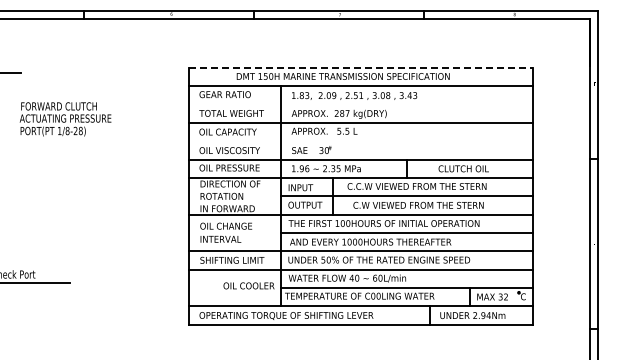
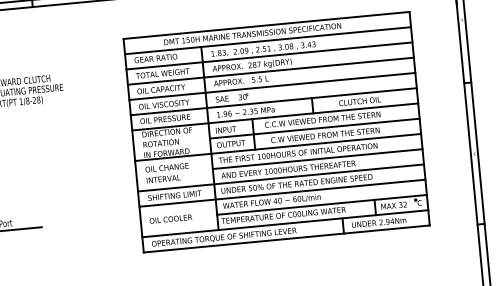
line: (361, 67) -> (267, 25), dashed -> solid
line: (360, 104) -> (269, 56), added
line: (360, 141) -> (272, 86), added
text: (248, 285) -> (170, 218), moved

